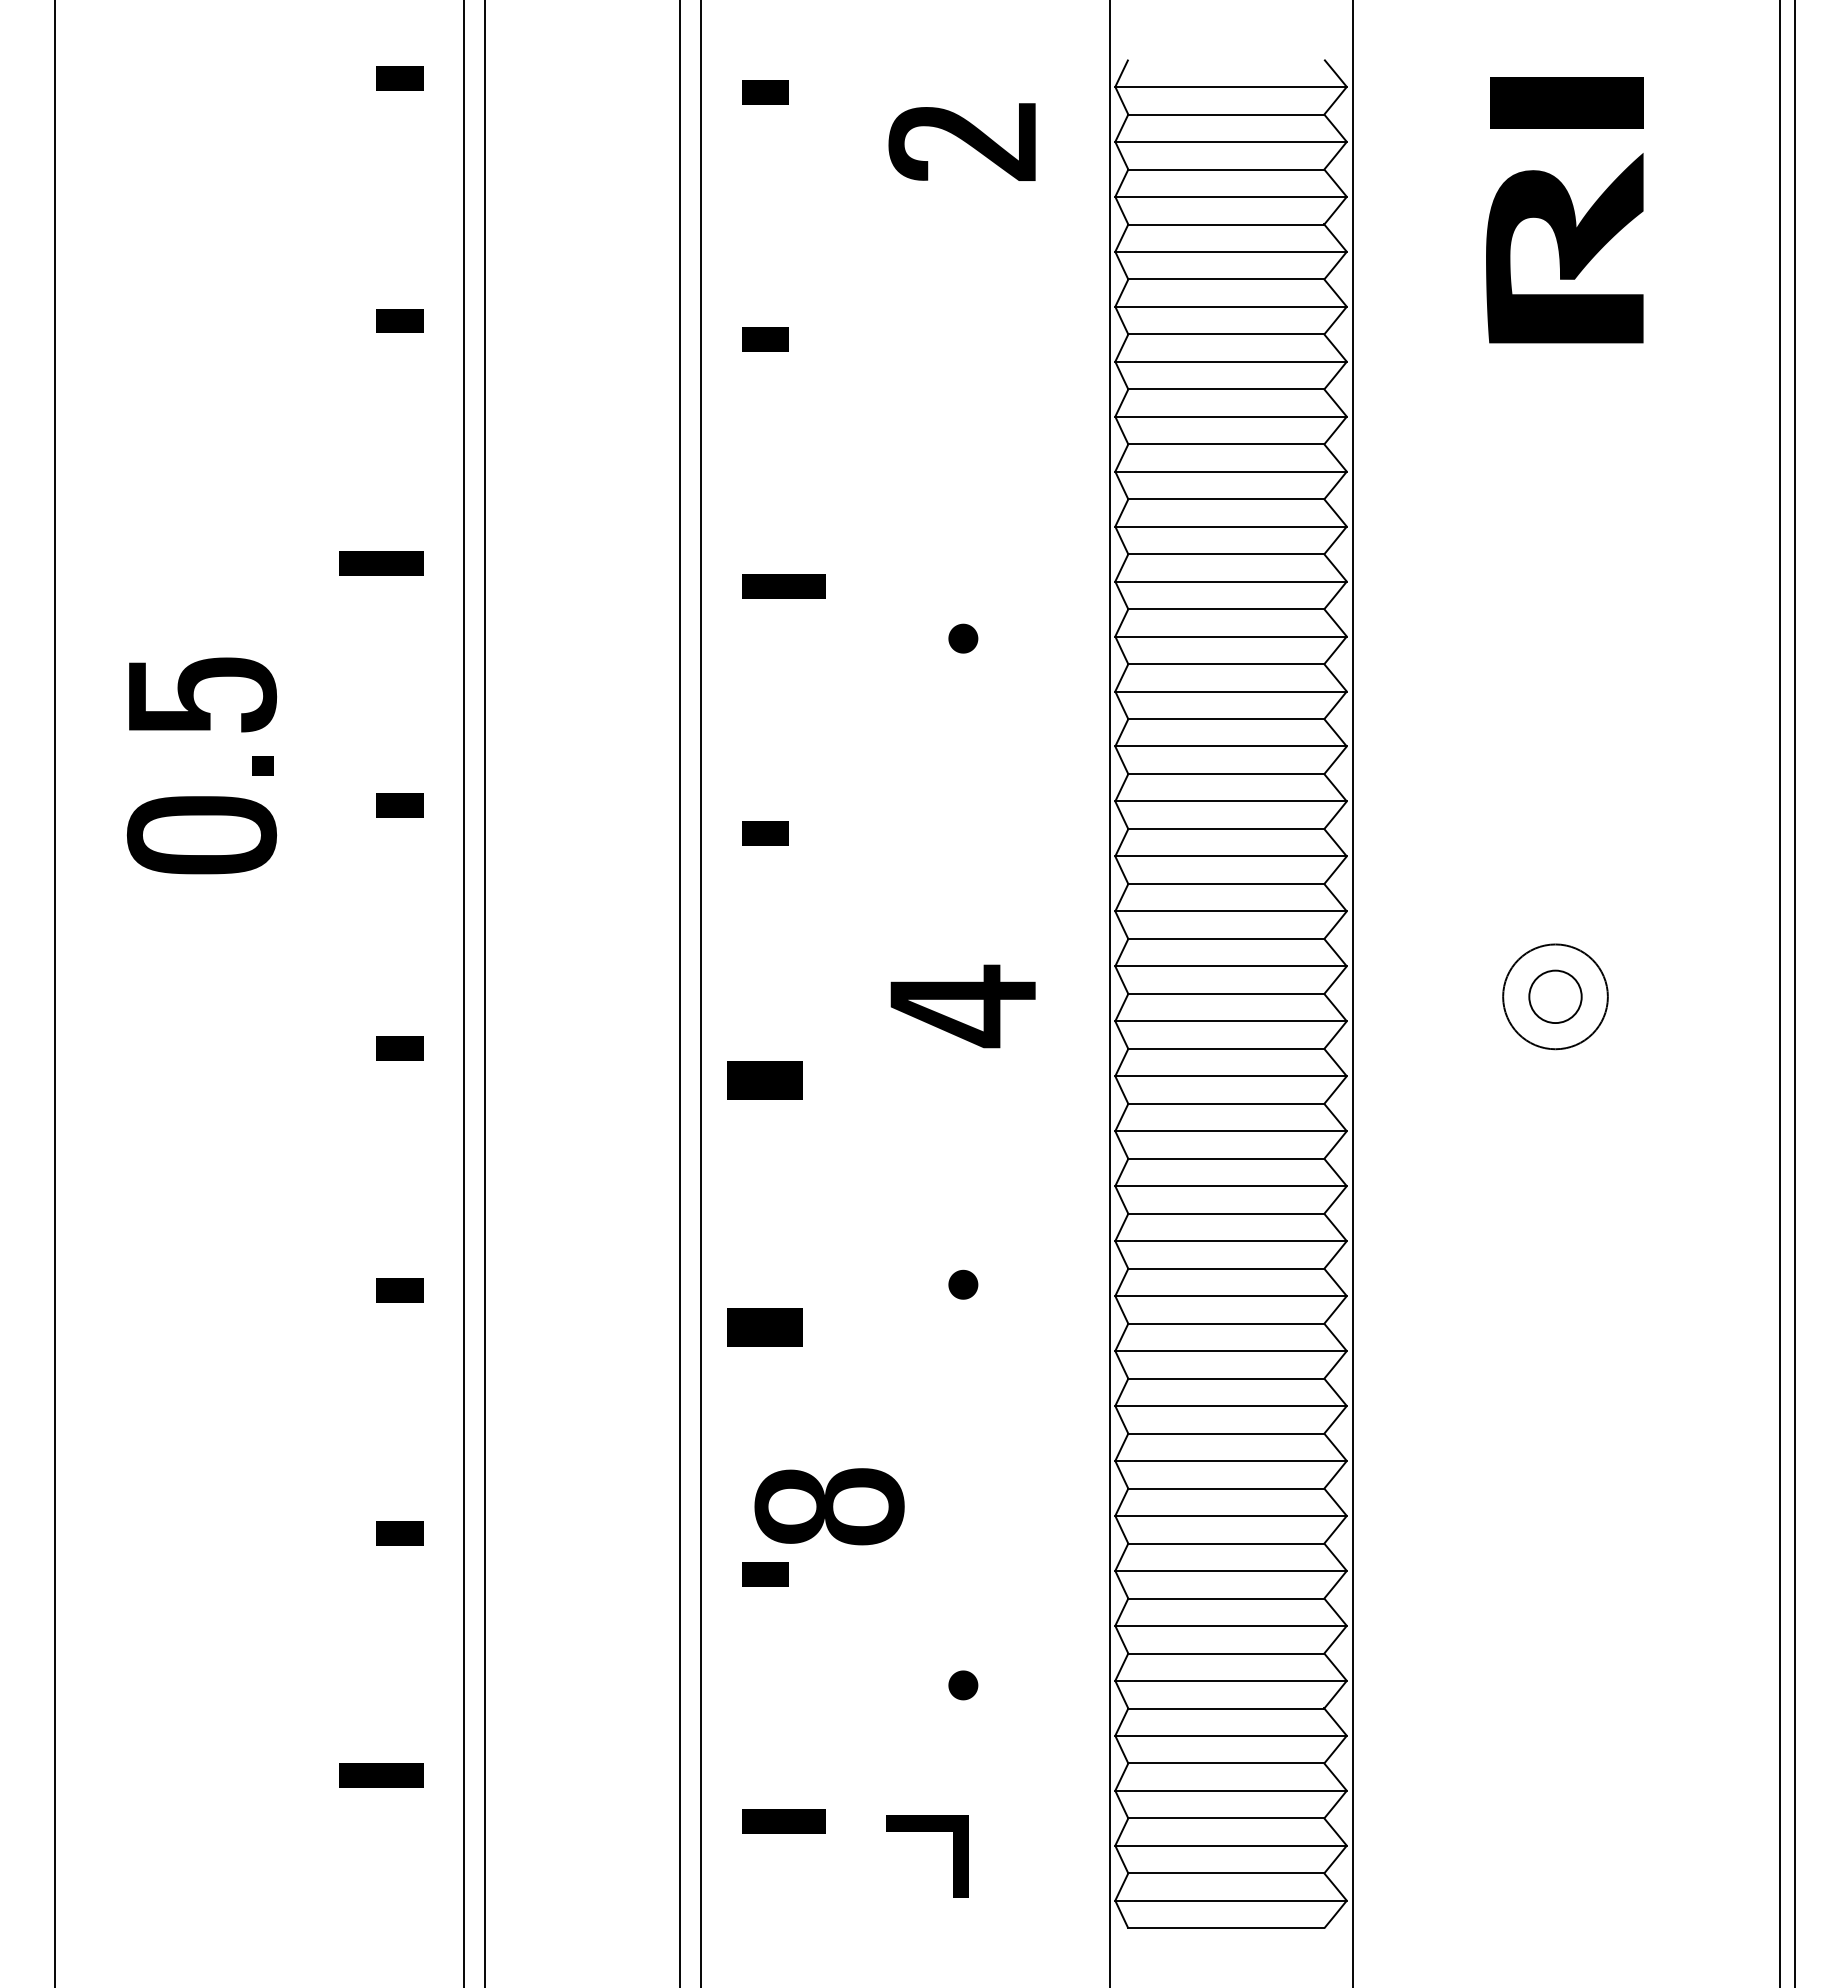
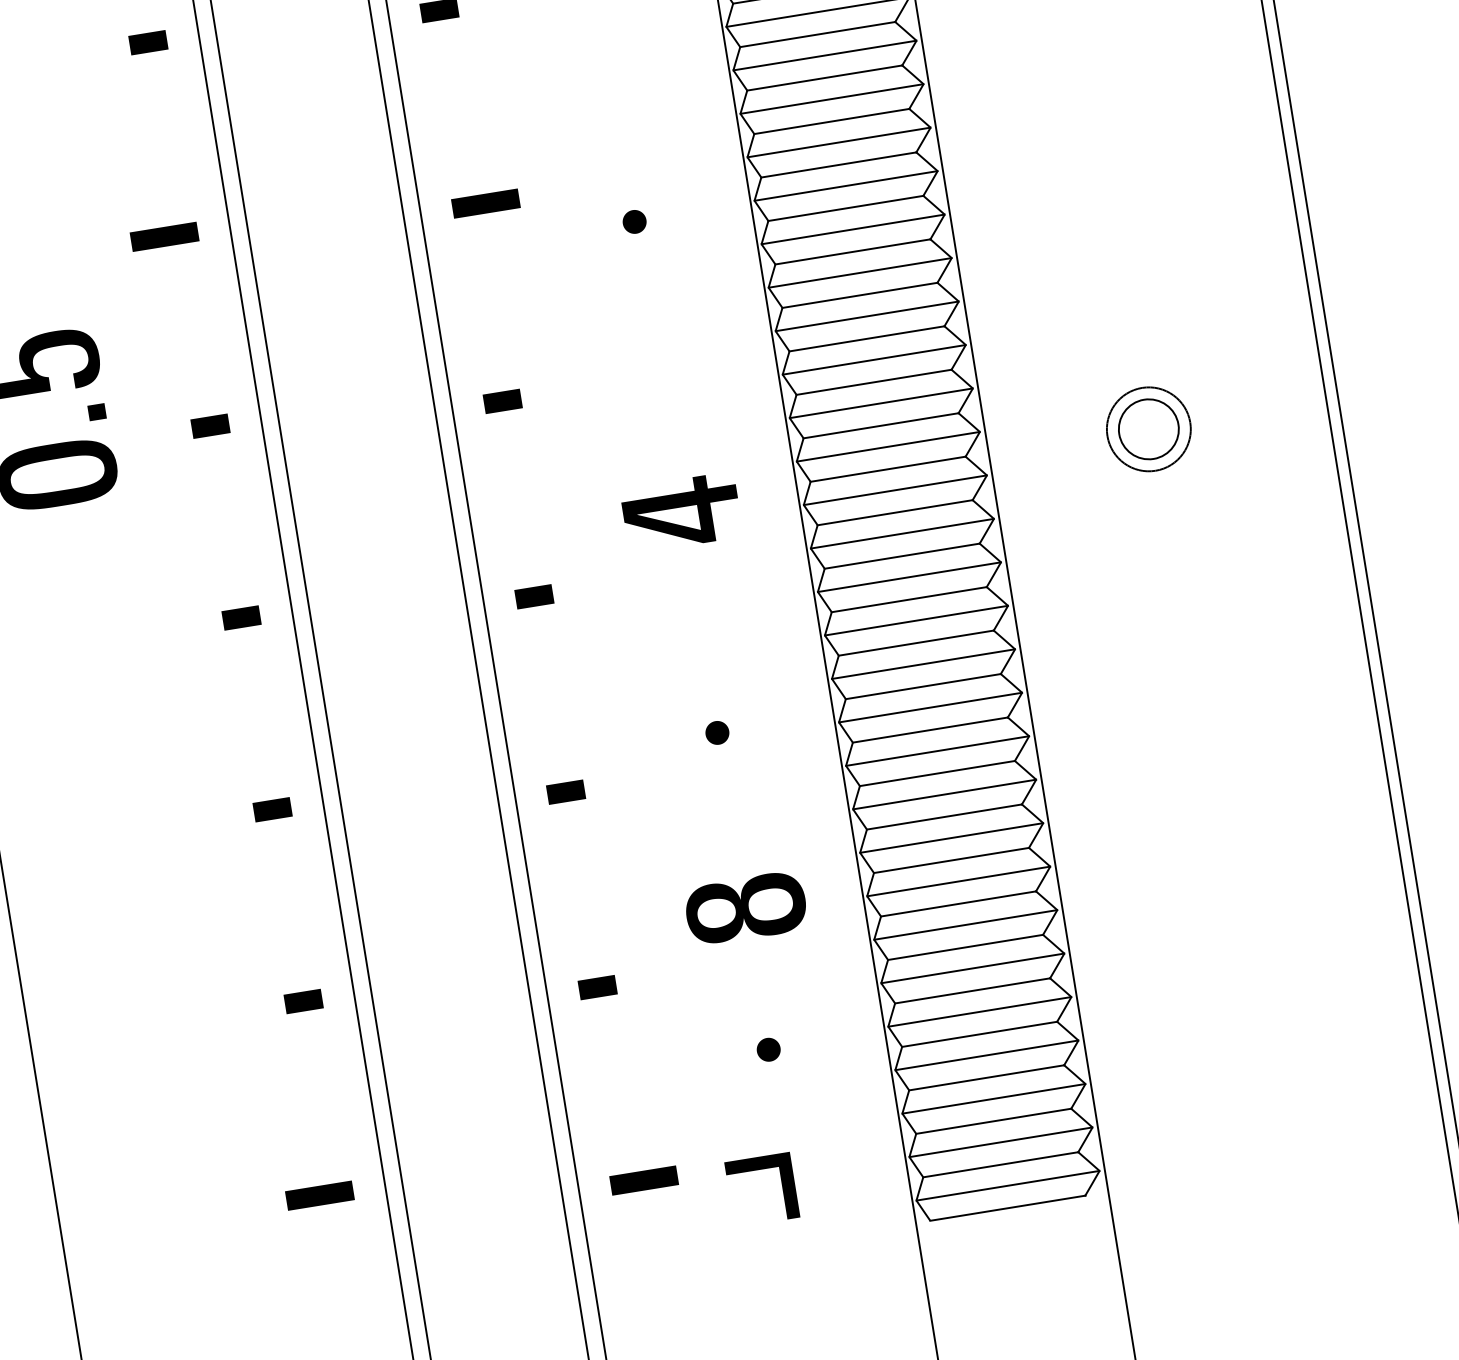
circle: (1555, 996) -> (1148, 429), size x1.43
part: (765, 1080) -> (534, 596), size x0.62
part: (765, 1327) -> (566, 792), size x0.62
part: (829, 1506) -> (745, 908), moved

